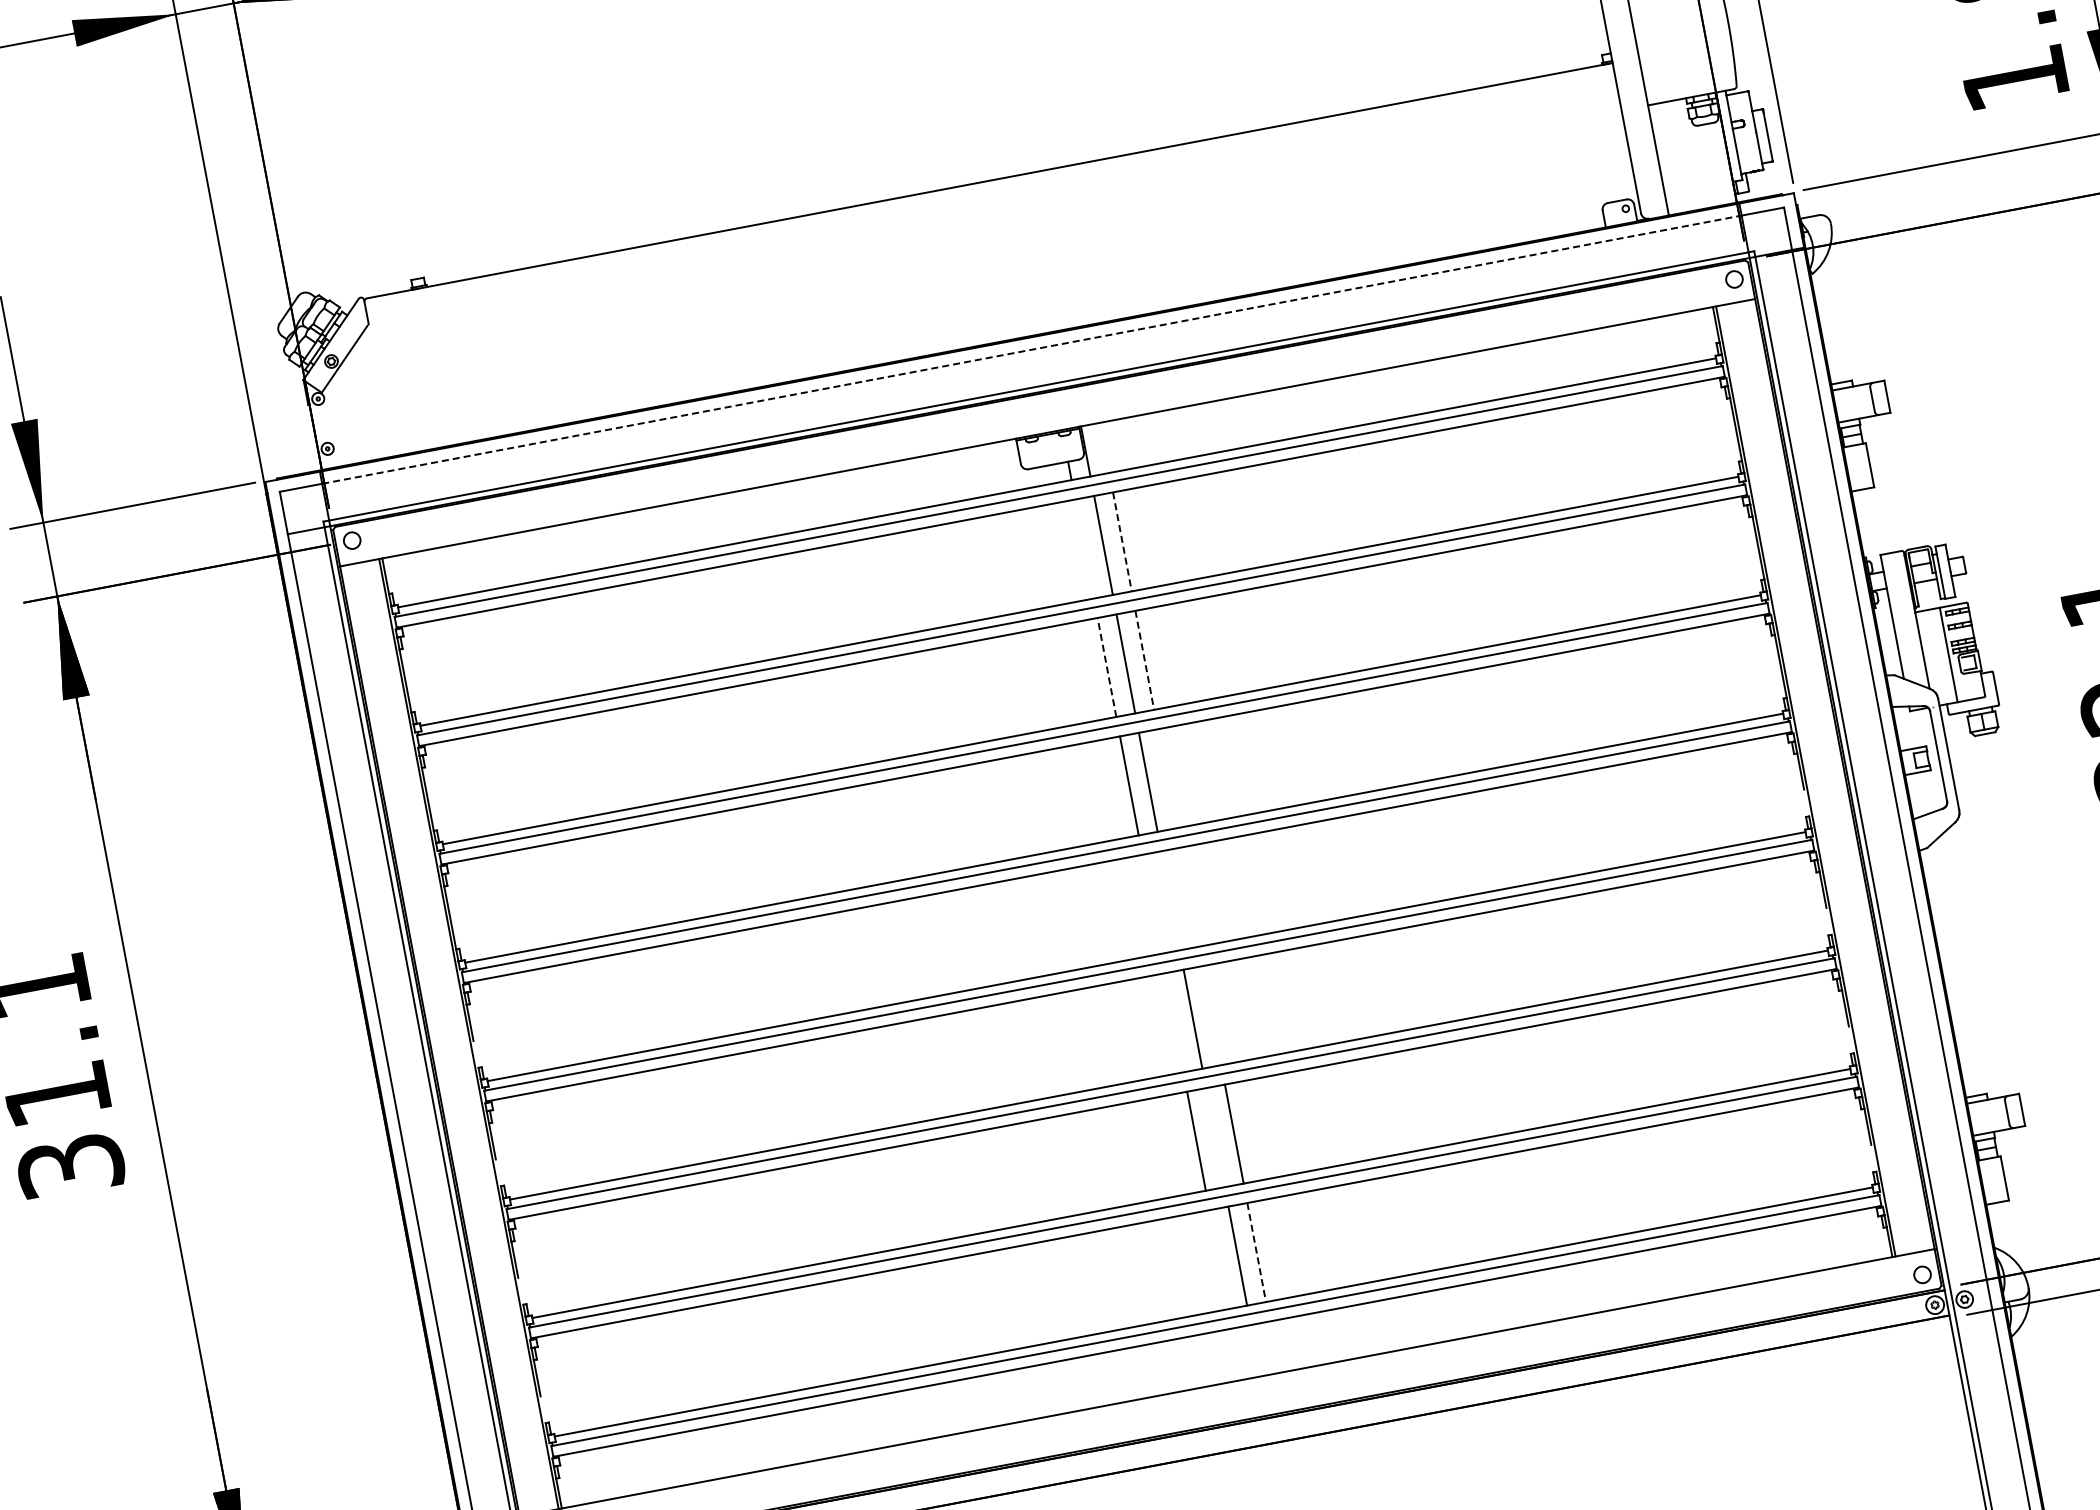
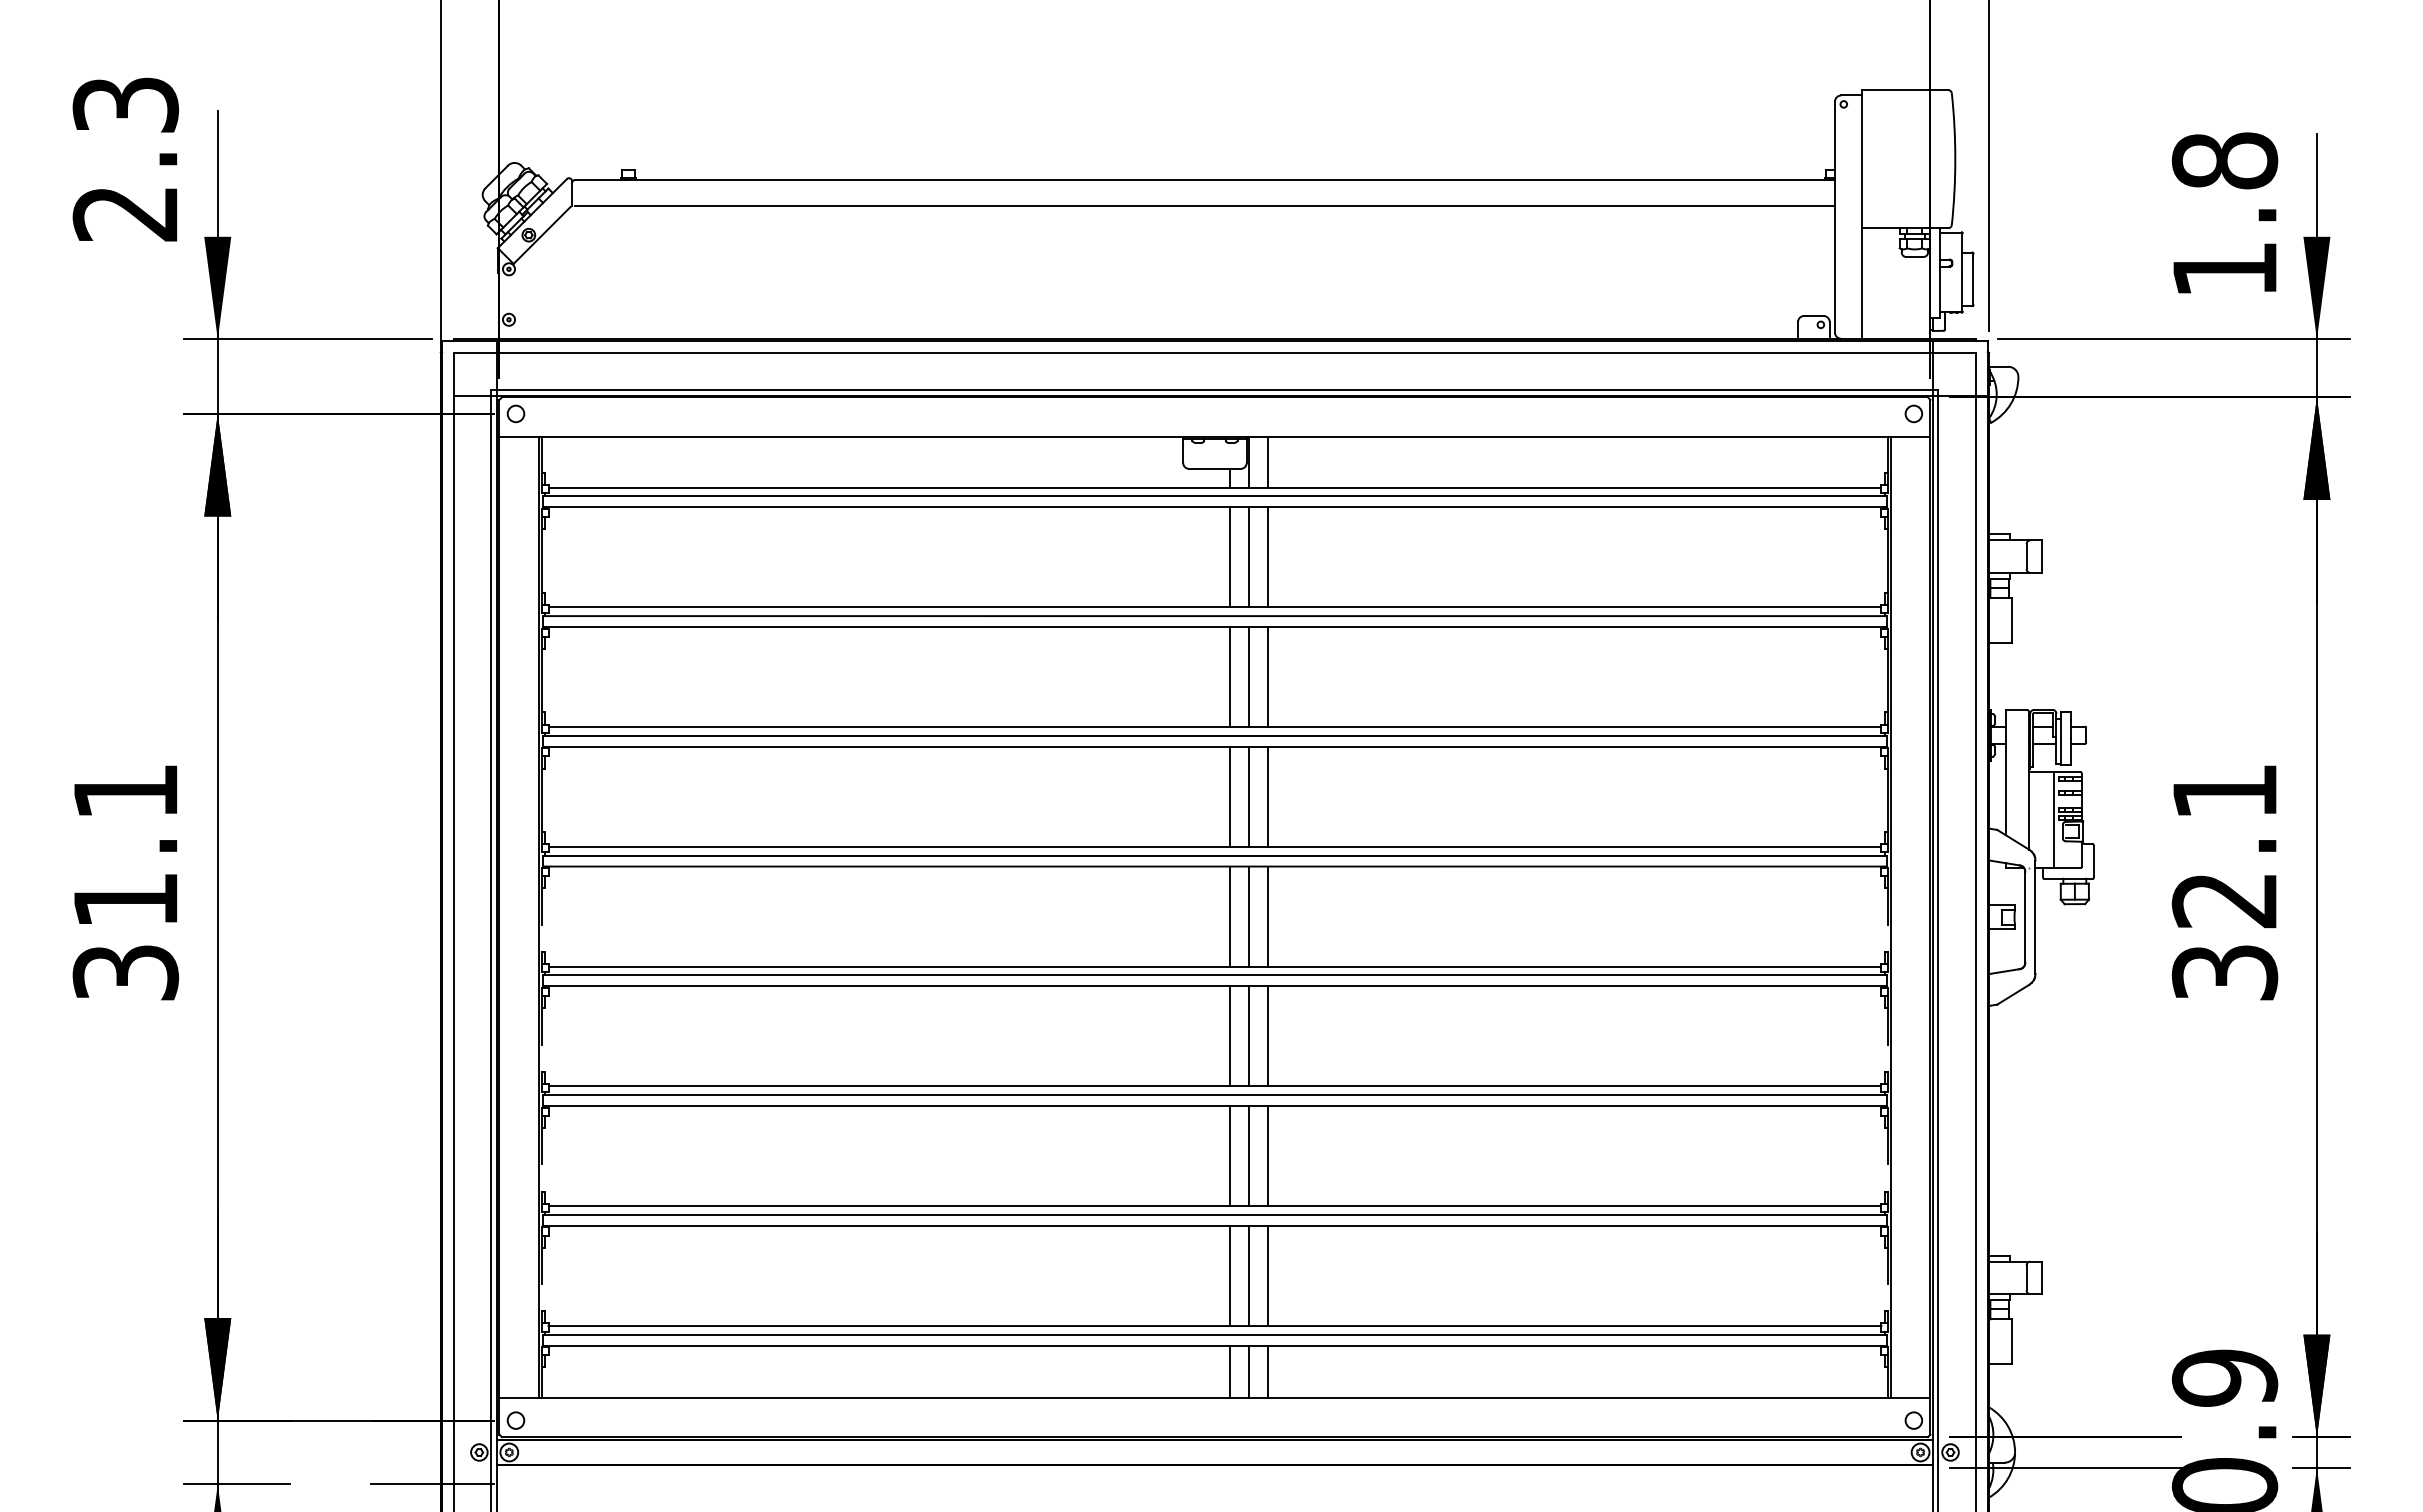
line: (994, 205) -> (1204, 205), added
line: (1031, 349) -> (1214, 352), dashed -> solid
line: (1104, 447) -> (1267, 461), added
line: (1122, 542) -> (1267, 557), dashed -> solid
line: (1084, 549) -> (1229, 557), added
line: (1144, 660) -> (1267, 677), dashed -> solid
line: (1106, 666) -> (1229, 676), dashed -> solid
line: (1166, 778) -> (1267, 796), added
line: (1189, 897) -> (1267, 916), added
line: (1170, 900) -> (1248, 916), added
line: (1151, 904) -> (1229, 916), added
line: (1211, 1015) -> (1267, 1036), added
line: (1174, 1022) -> (1229, 1036), added
line: (1215, 1138) -> (1248, 1156), added
line: (1256, 1253) -> (1267, 1276), dashed -> solid
line: (1218, 1259) -> (1229, 1275), added
line: (1274, 1347) -> (1267, 1371), added
line: (1255, 1350) -> (1248, 1371), added
line: (1236, 1354) -> (1229, 1371), added

